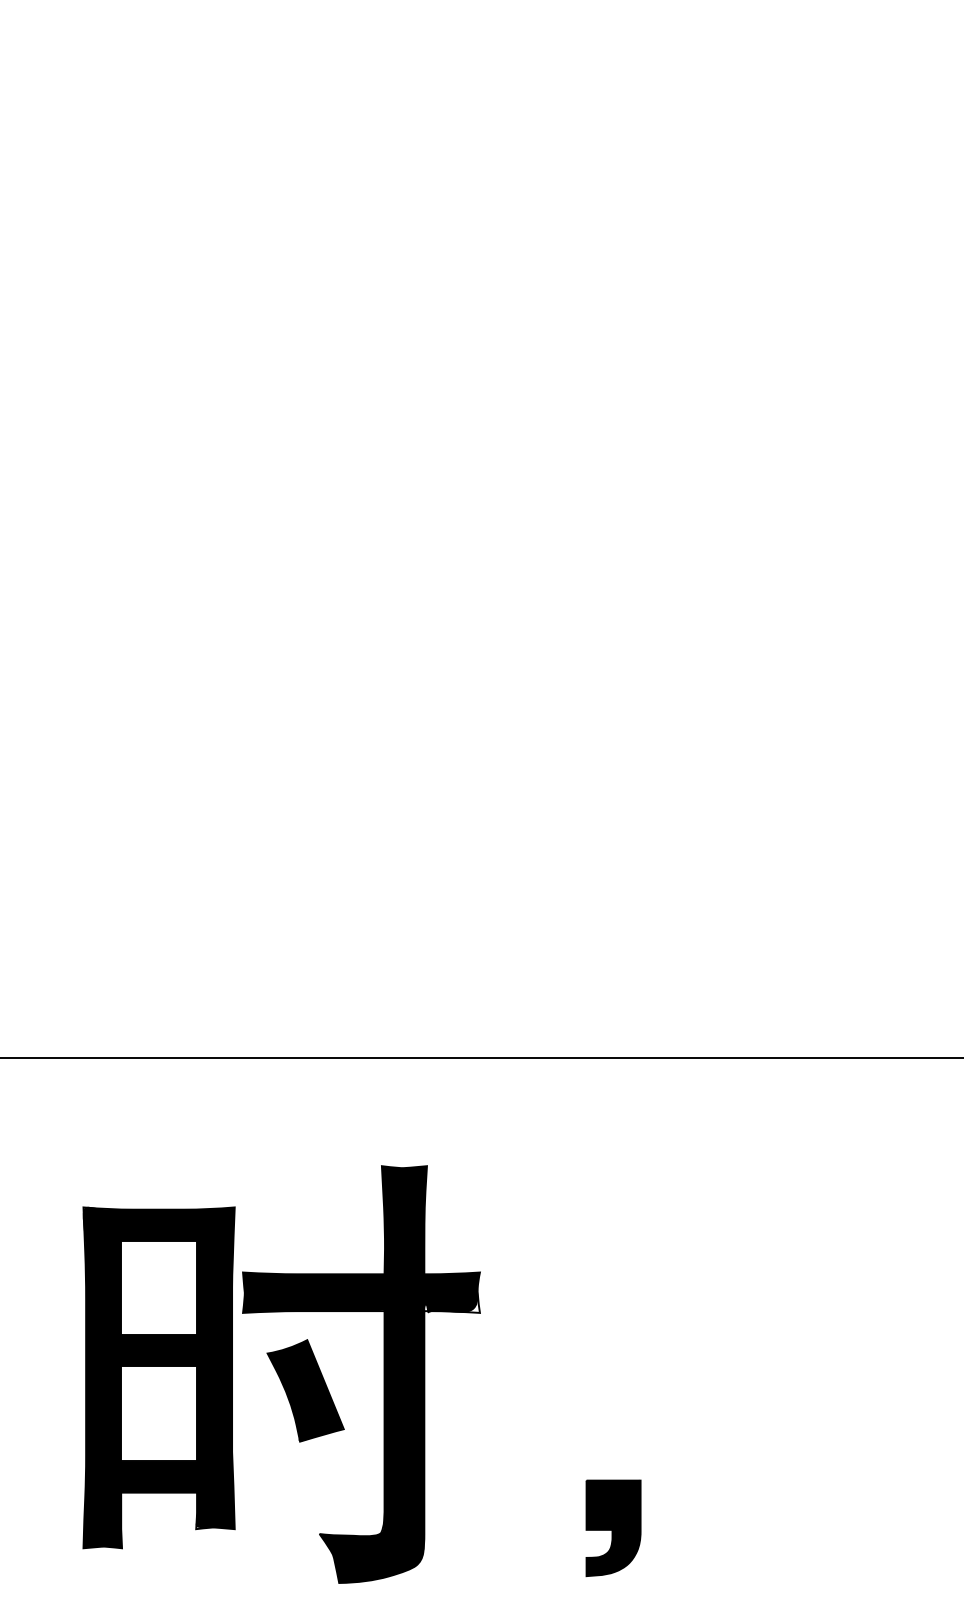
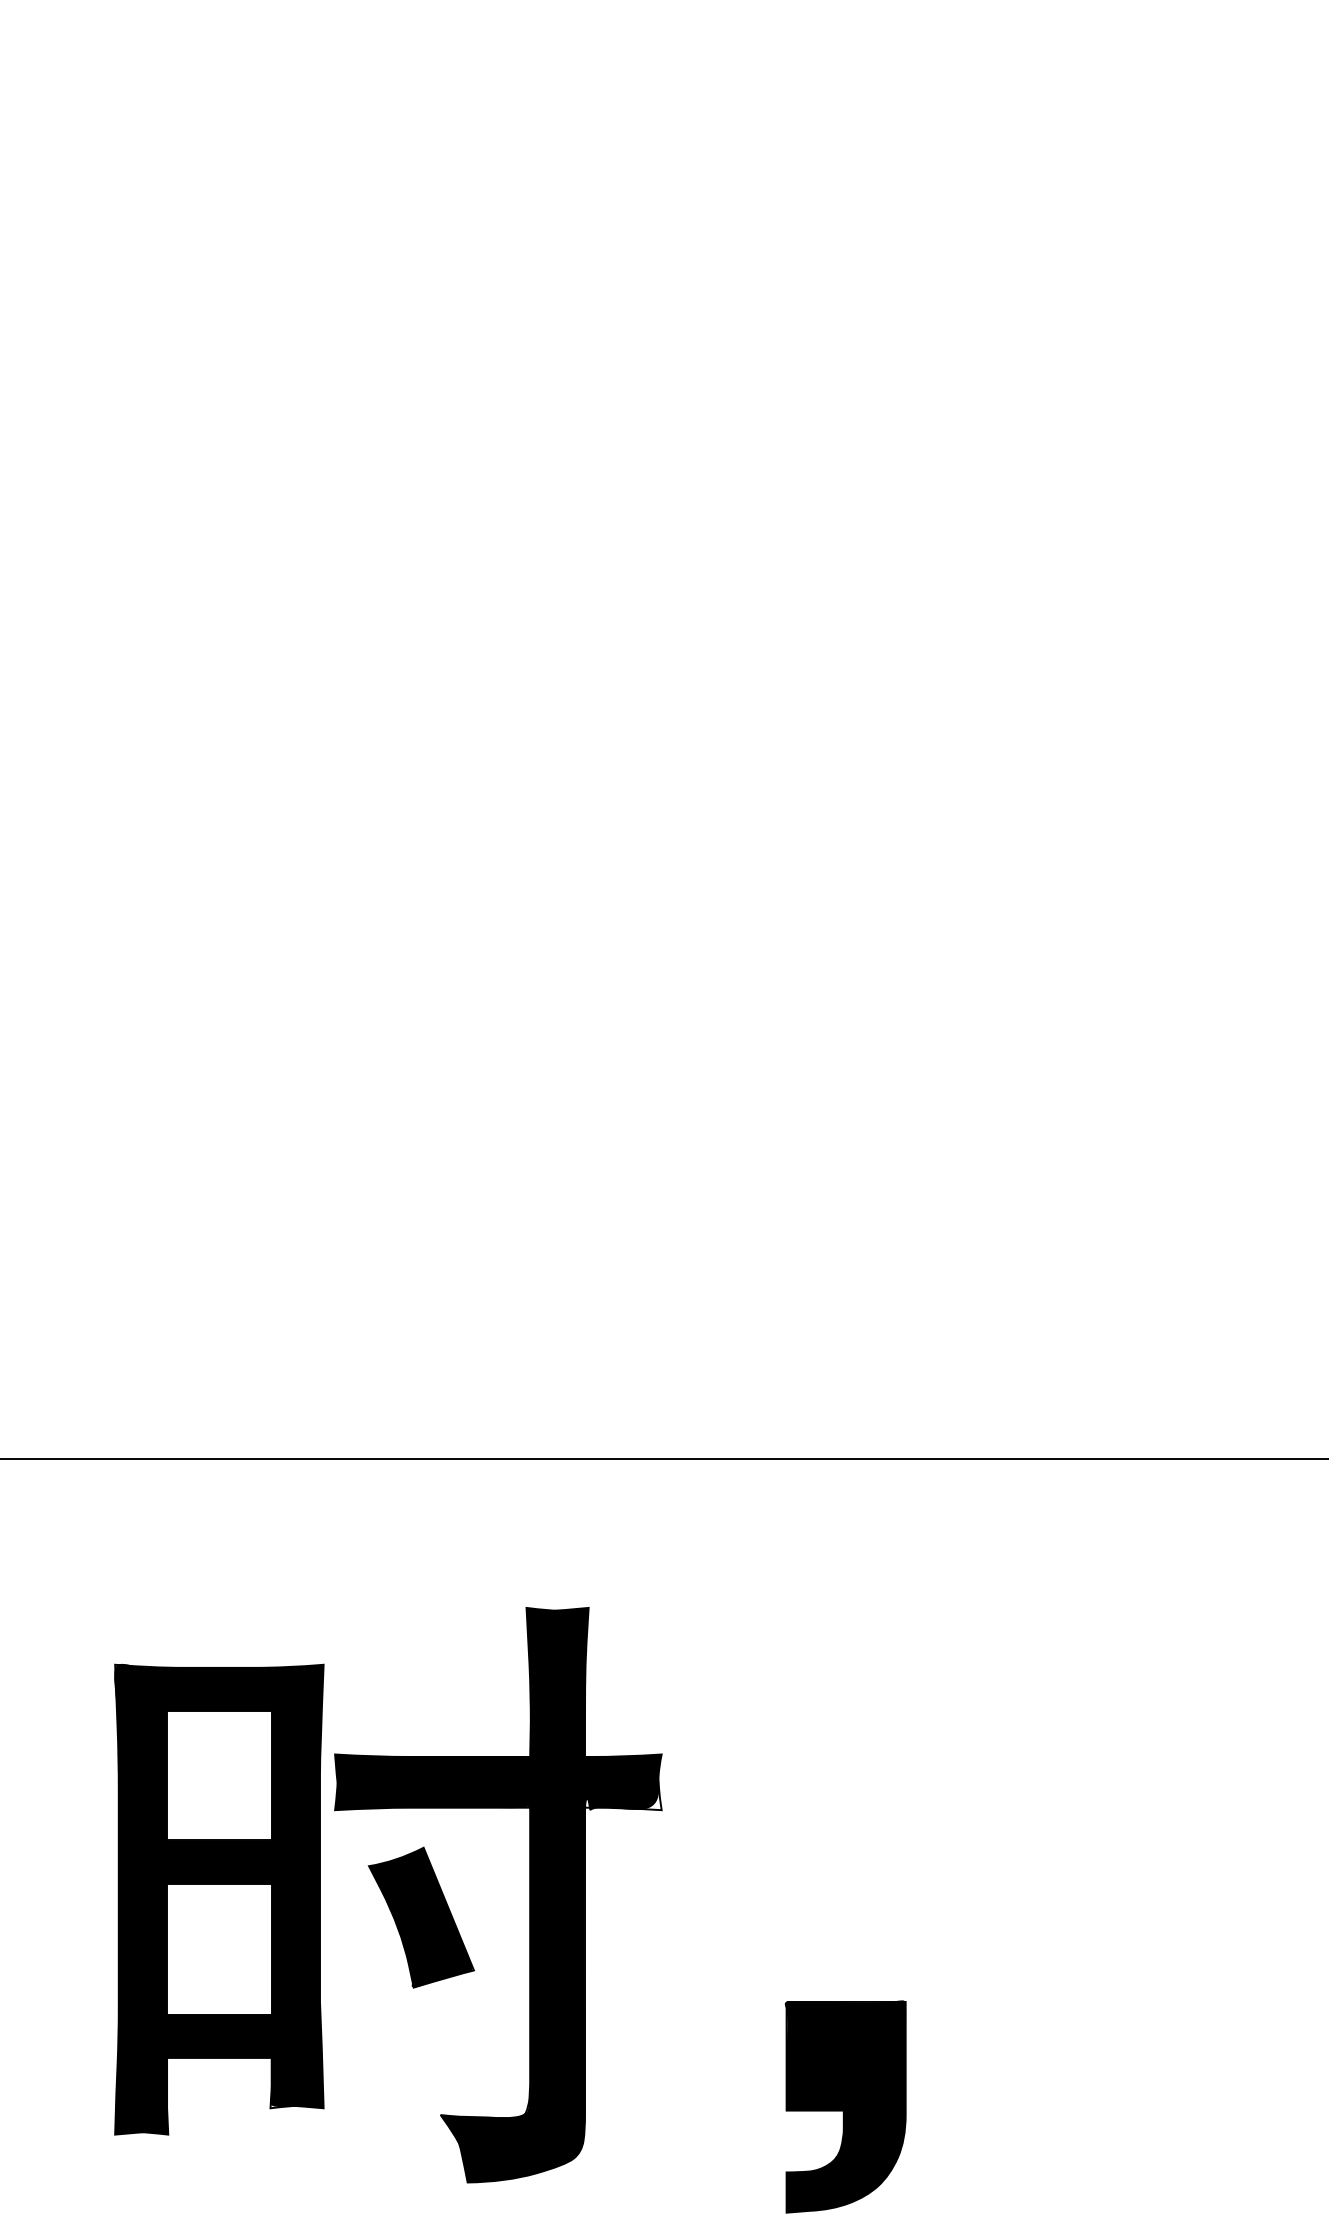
part: (613, 1527) -> (845, 2106), size x1.6

